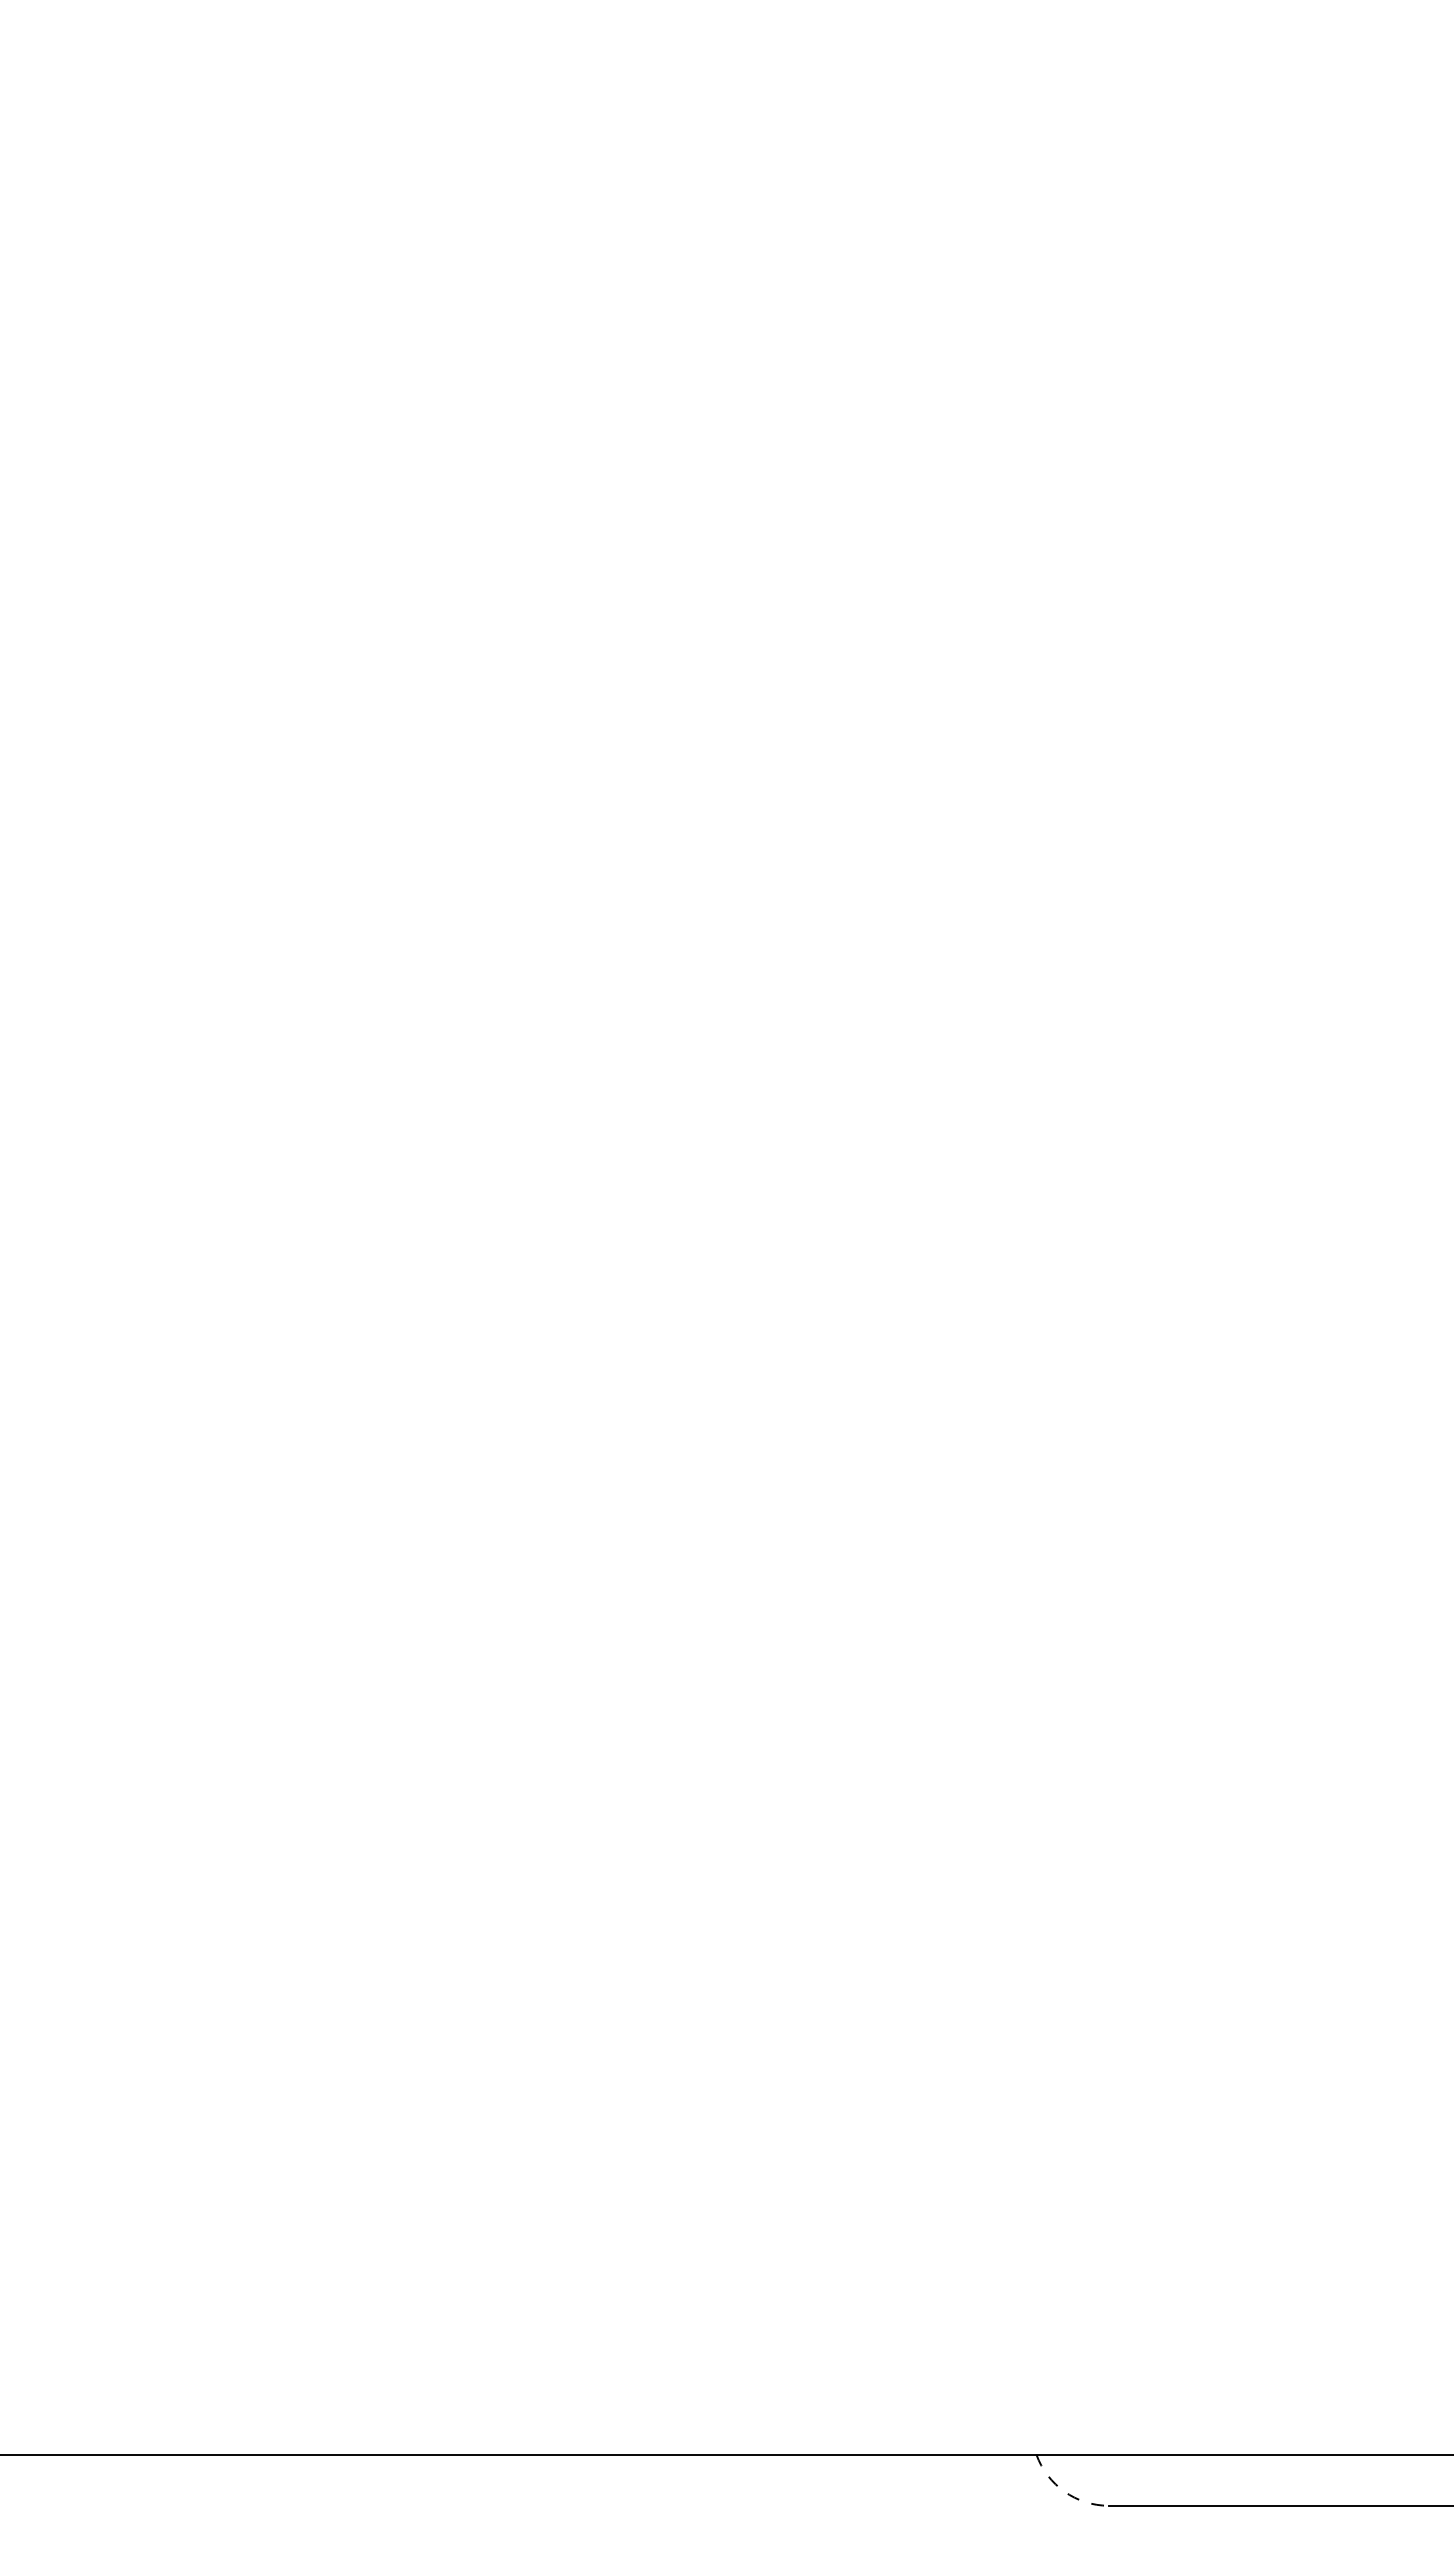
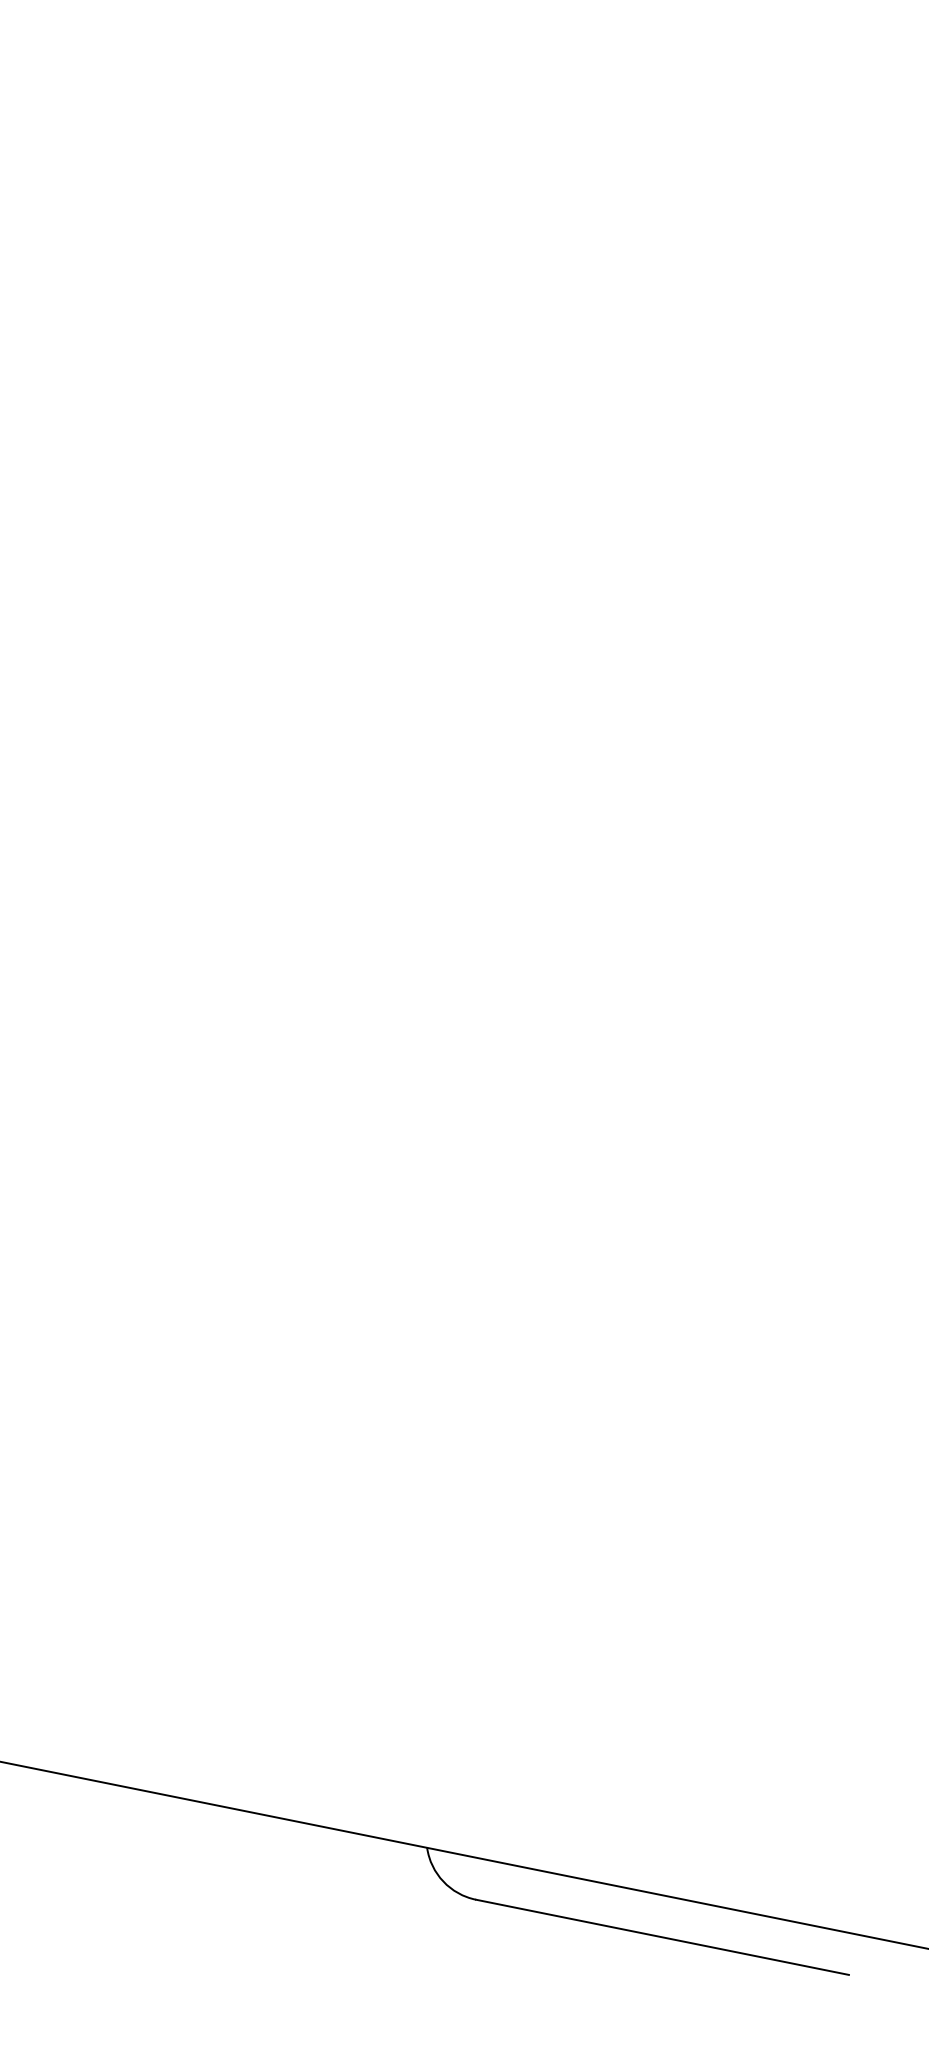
arc: (1064, 2491) -> (443, 1881), dashed -> solid

